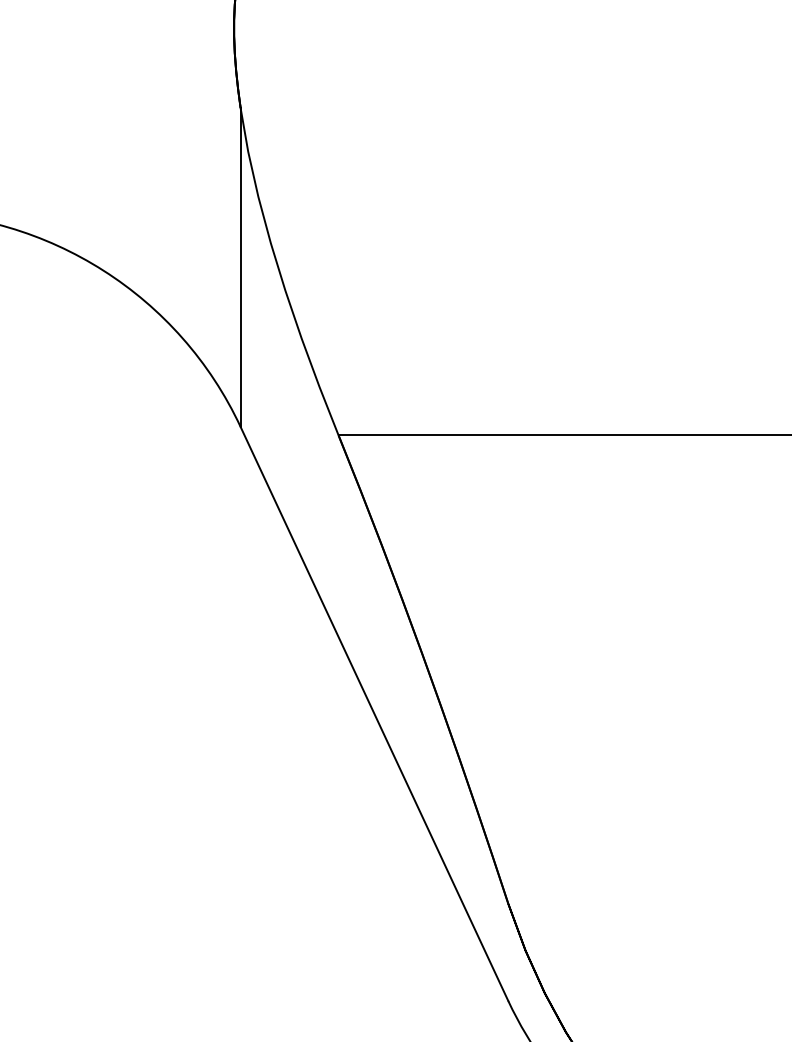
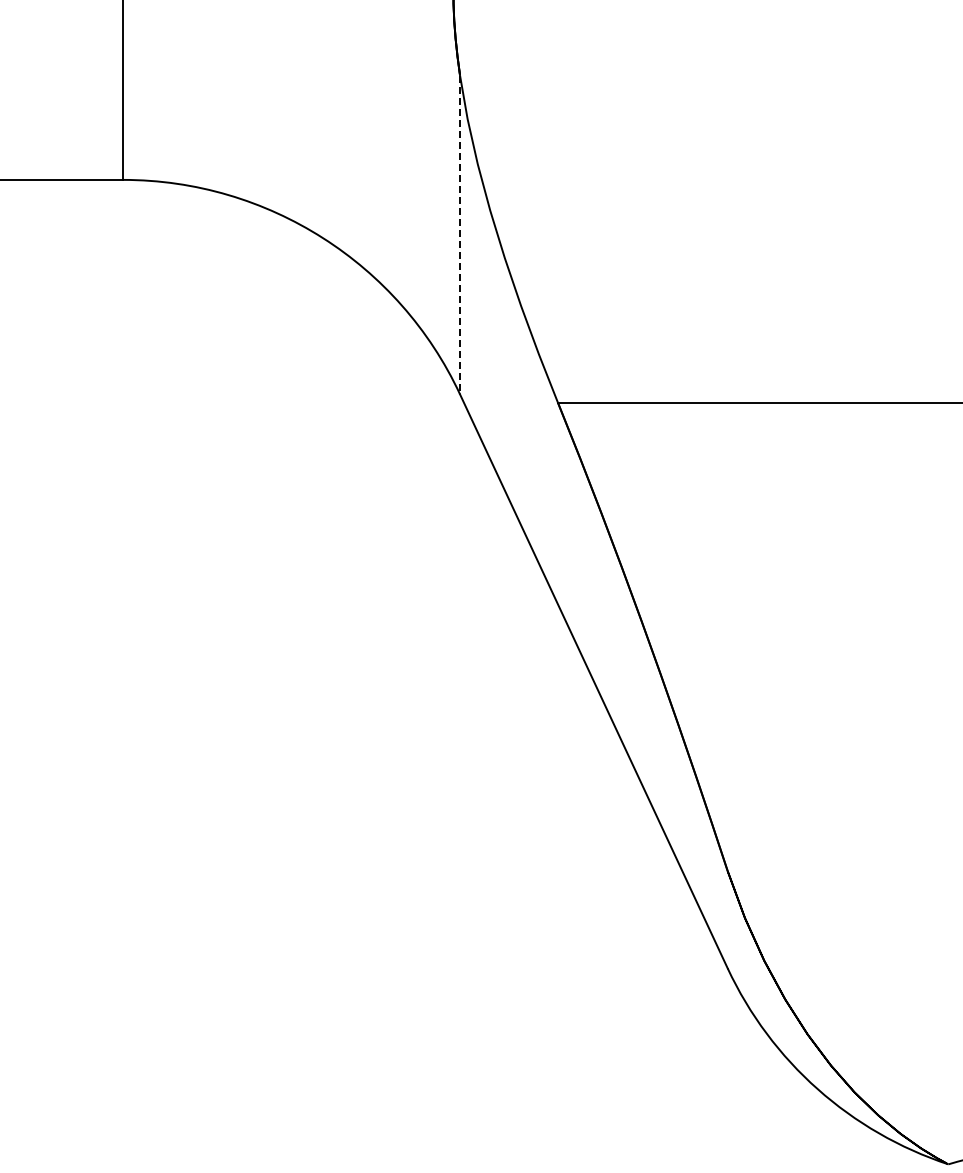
line: (241, 268) -> (460, 235), solid -> dashed

